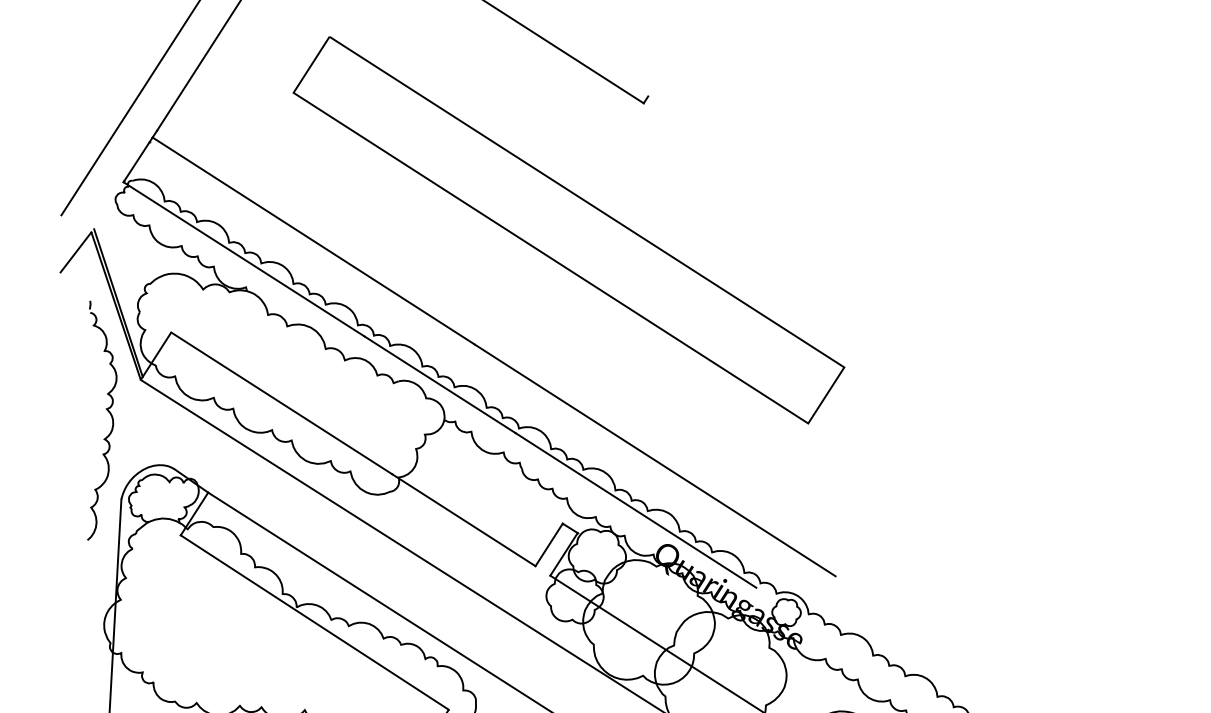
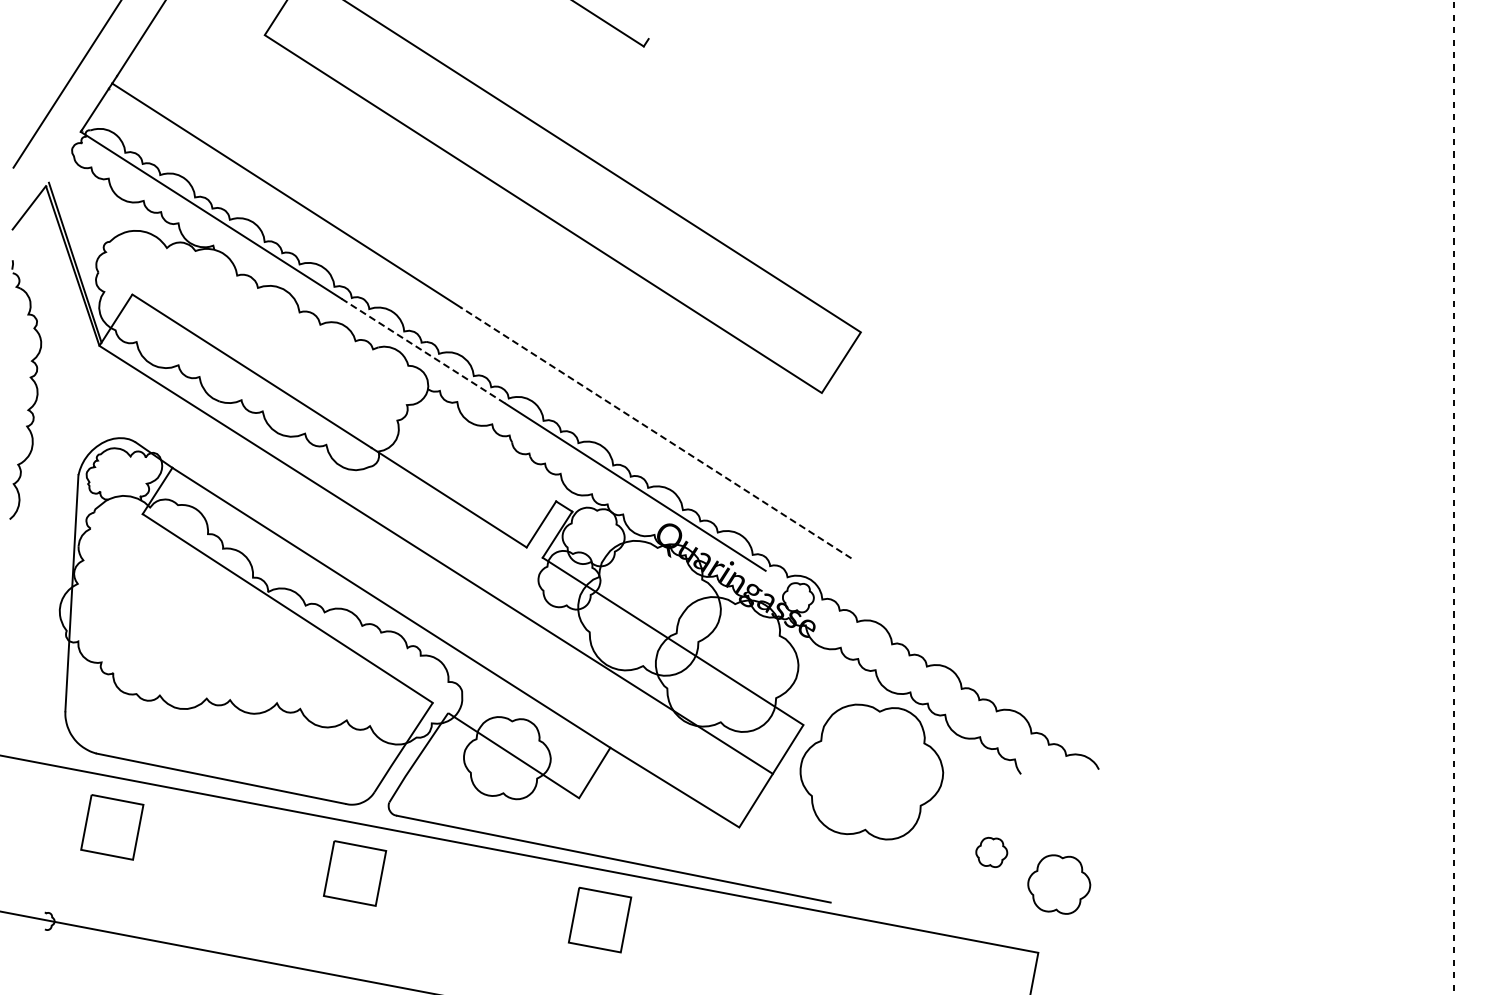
line: (440, 385) -> (423, 351), solid -> dashed
part: (110, 415) -> (34, 384), moved
line: (654, 459) -> (655, 432), solid -> dashed

